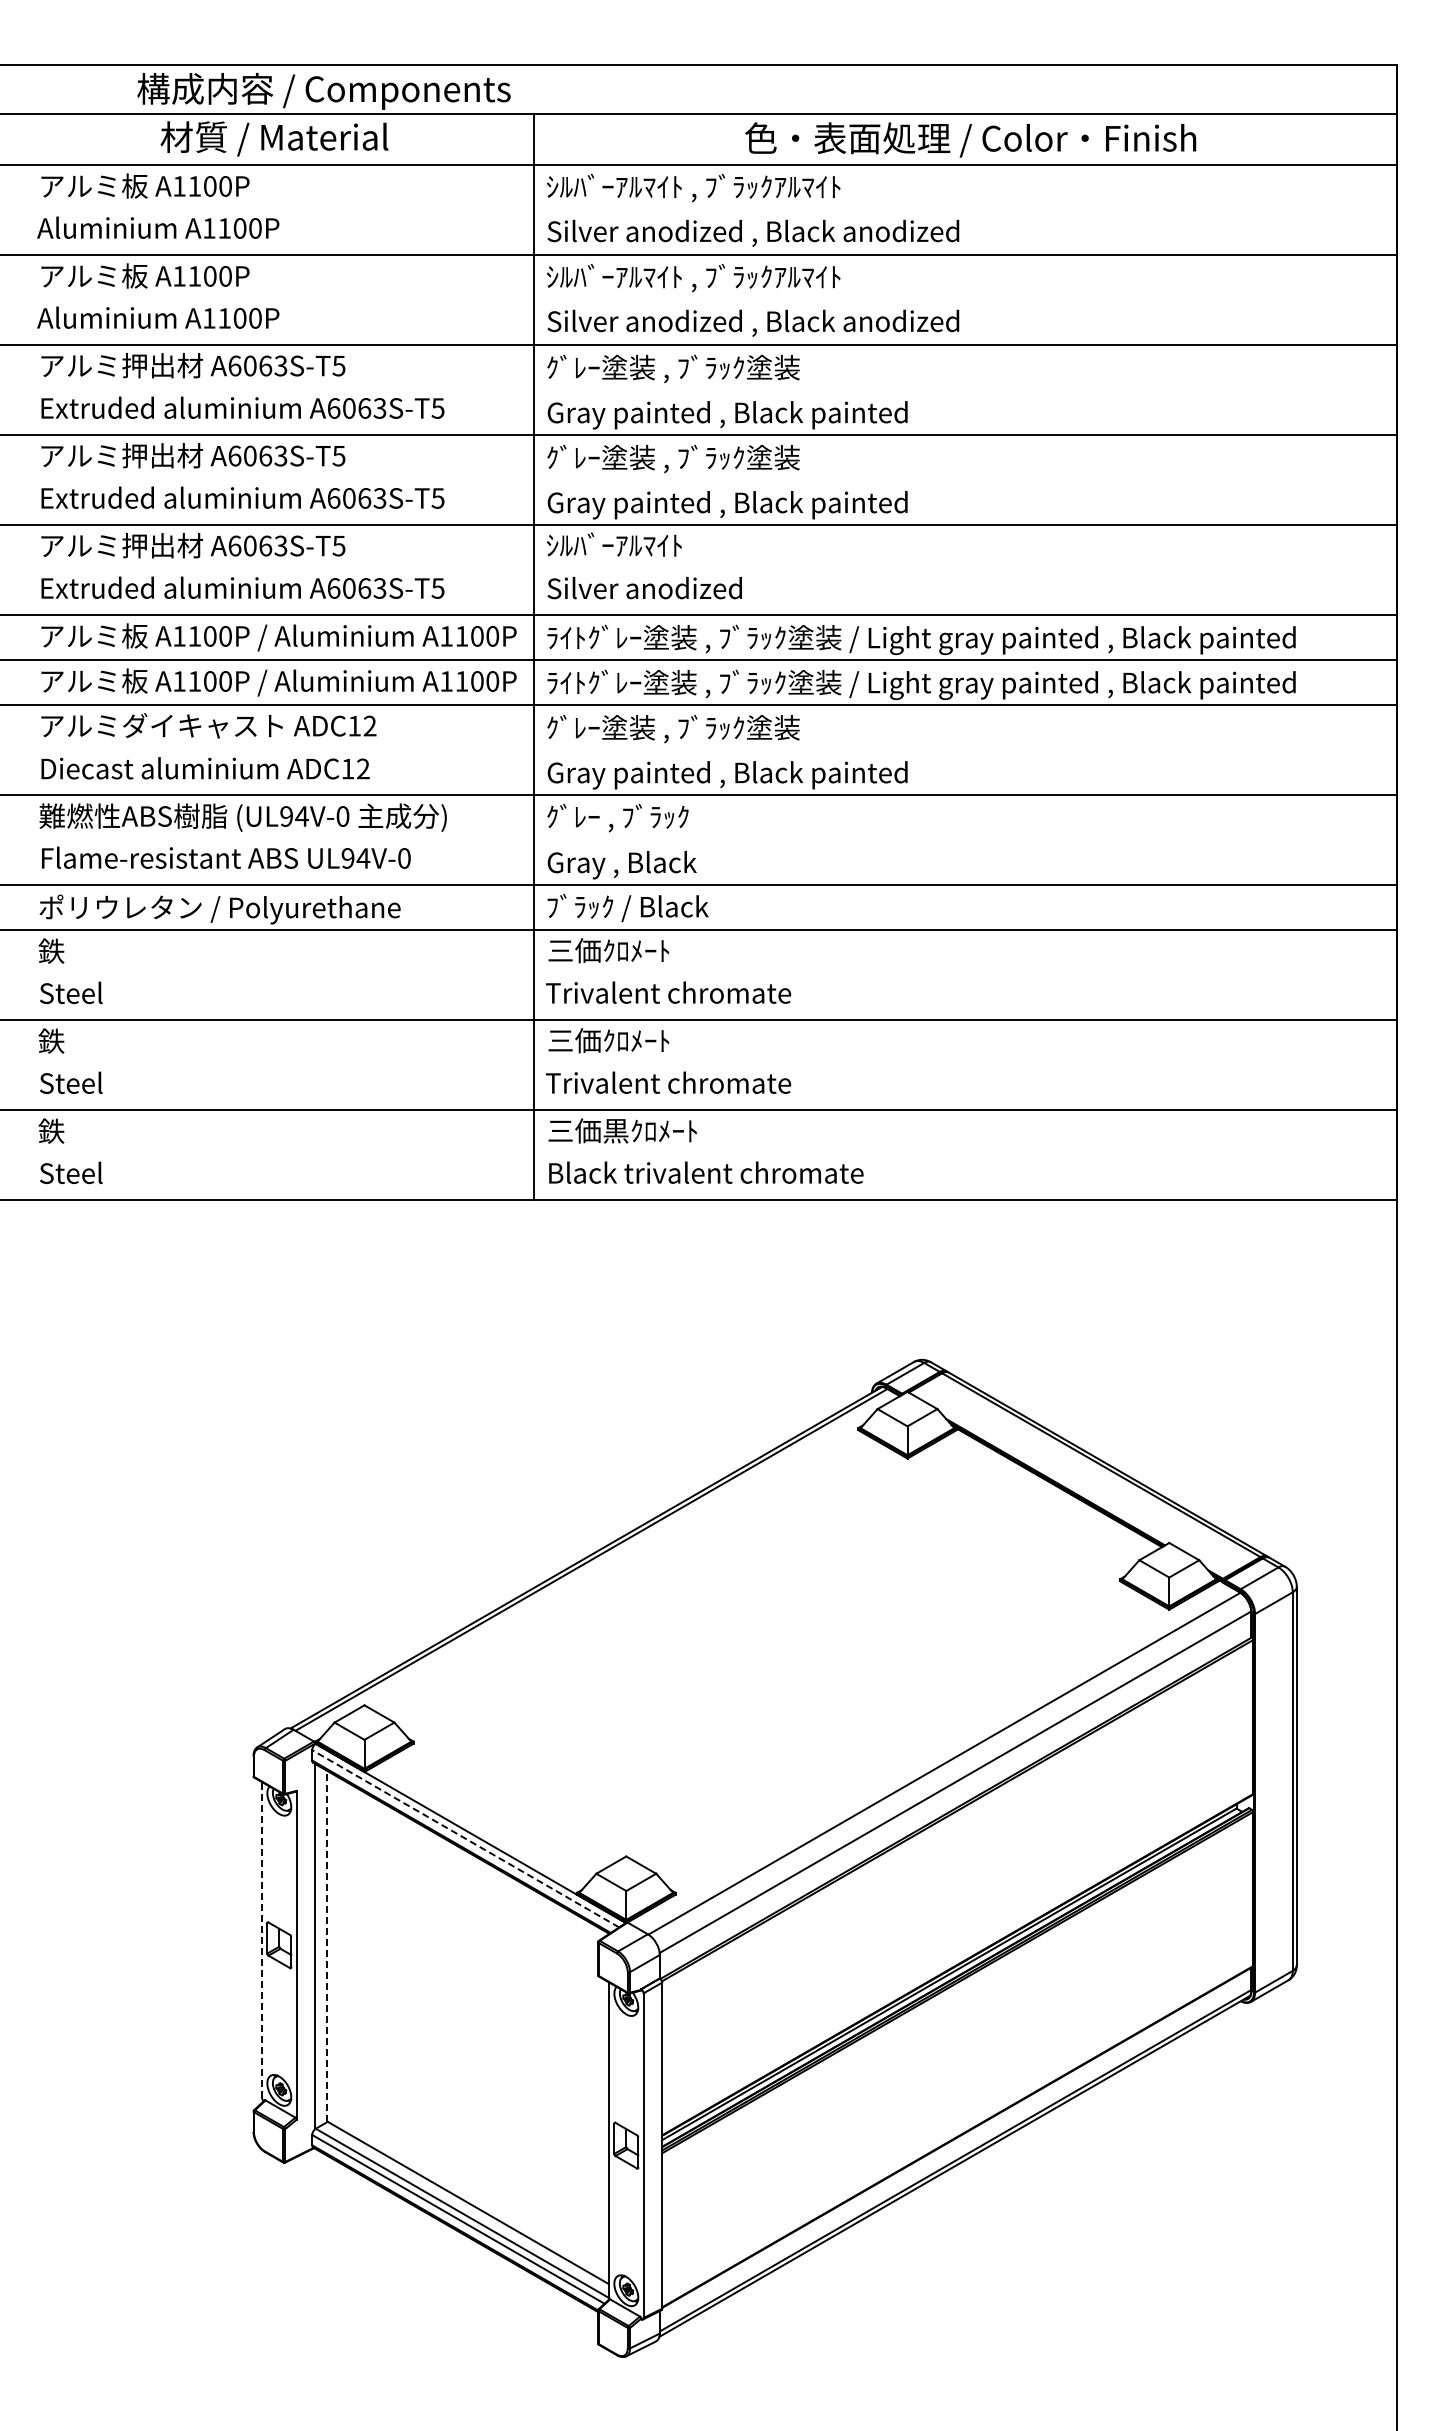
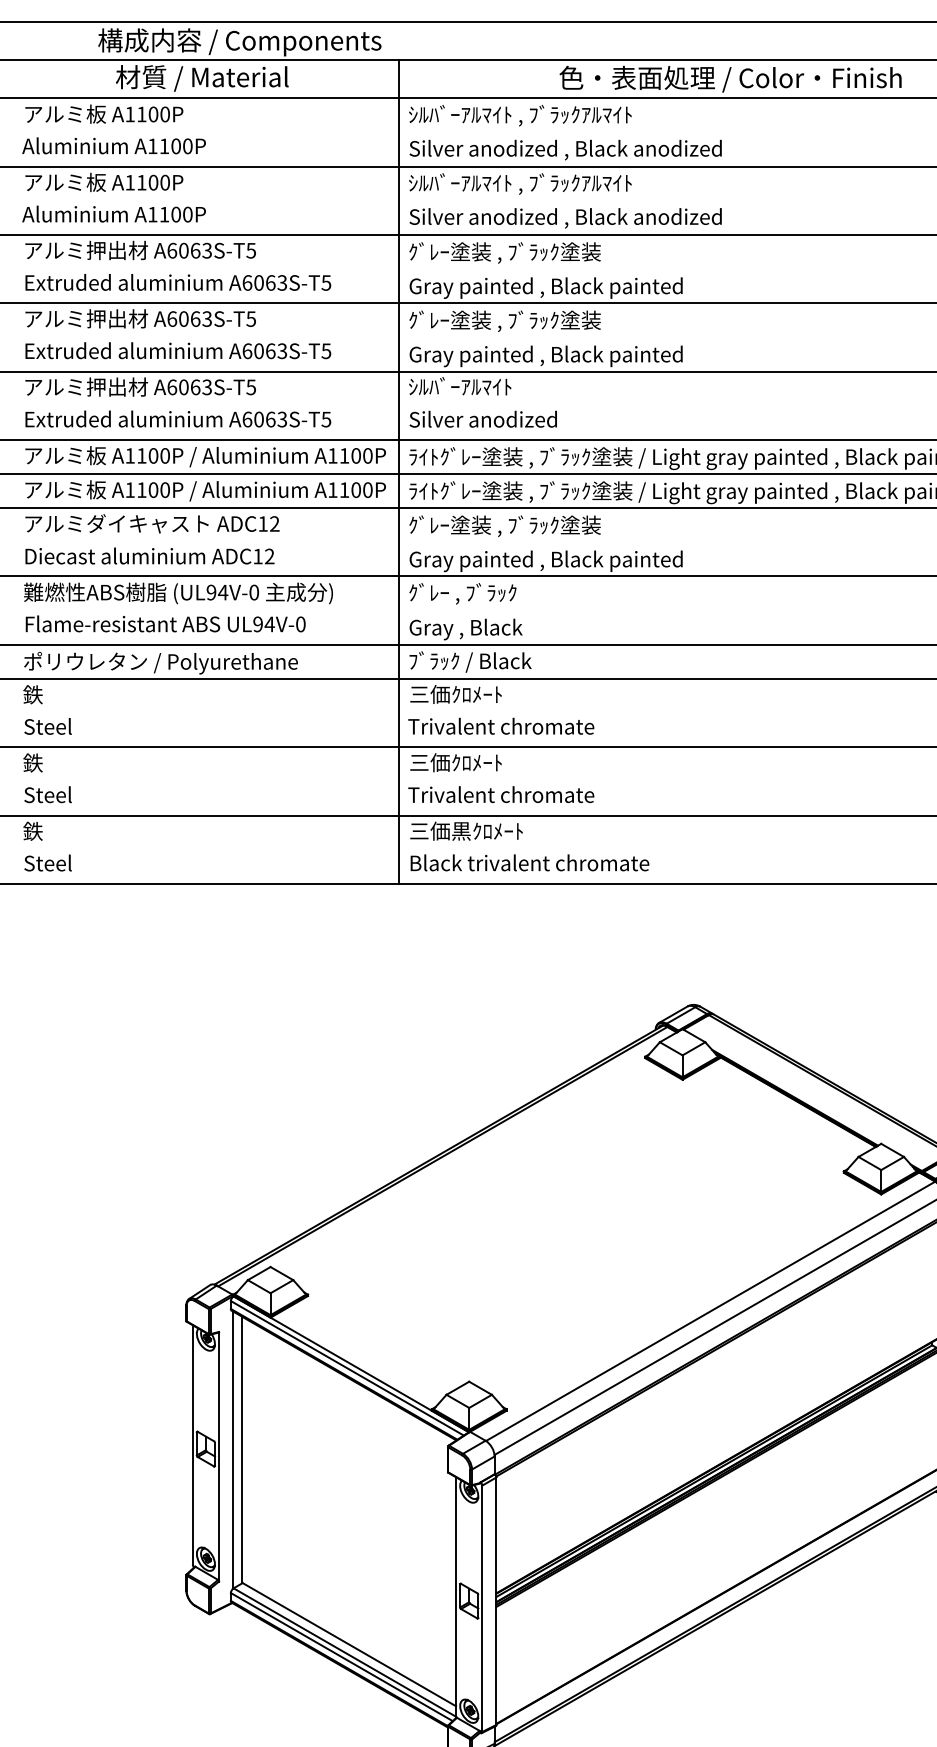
line: (465, 1838) -> (347, 1368), dashed -> solid
line: (262, 1939) -> (193, 1444), dashed -> solid
line: (327, 1946) -> (242, 1450), dashed -> solid

